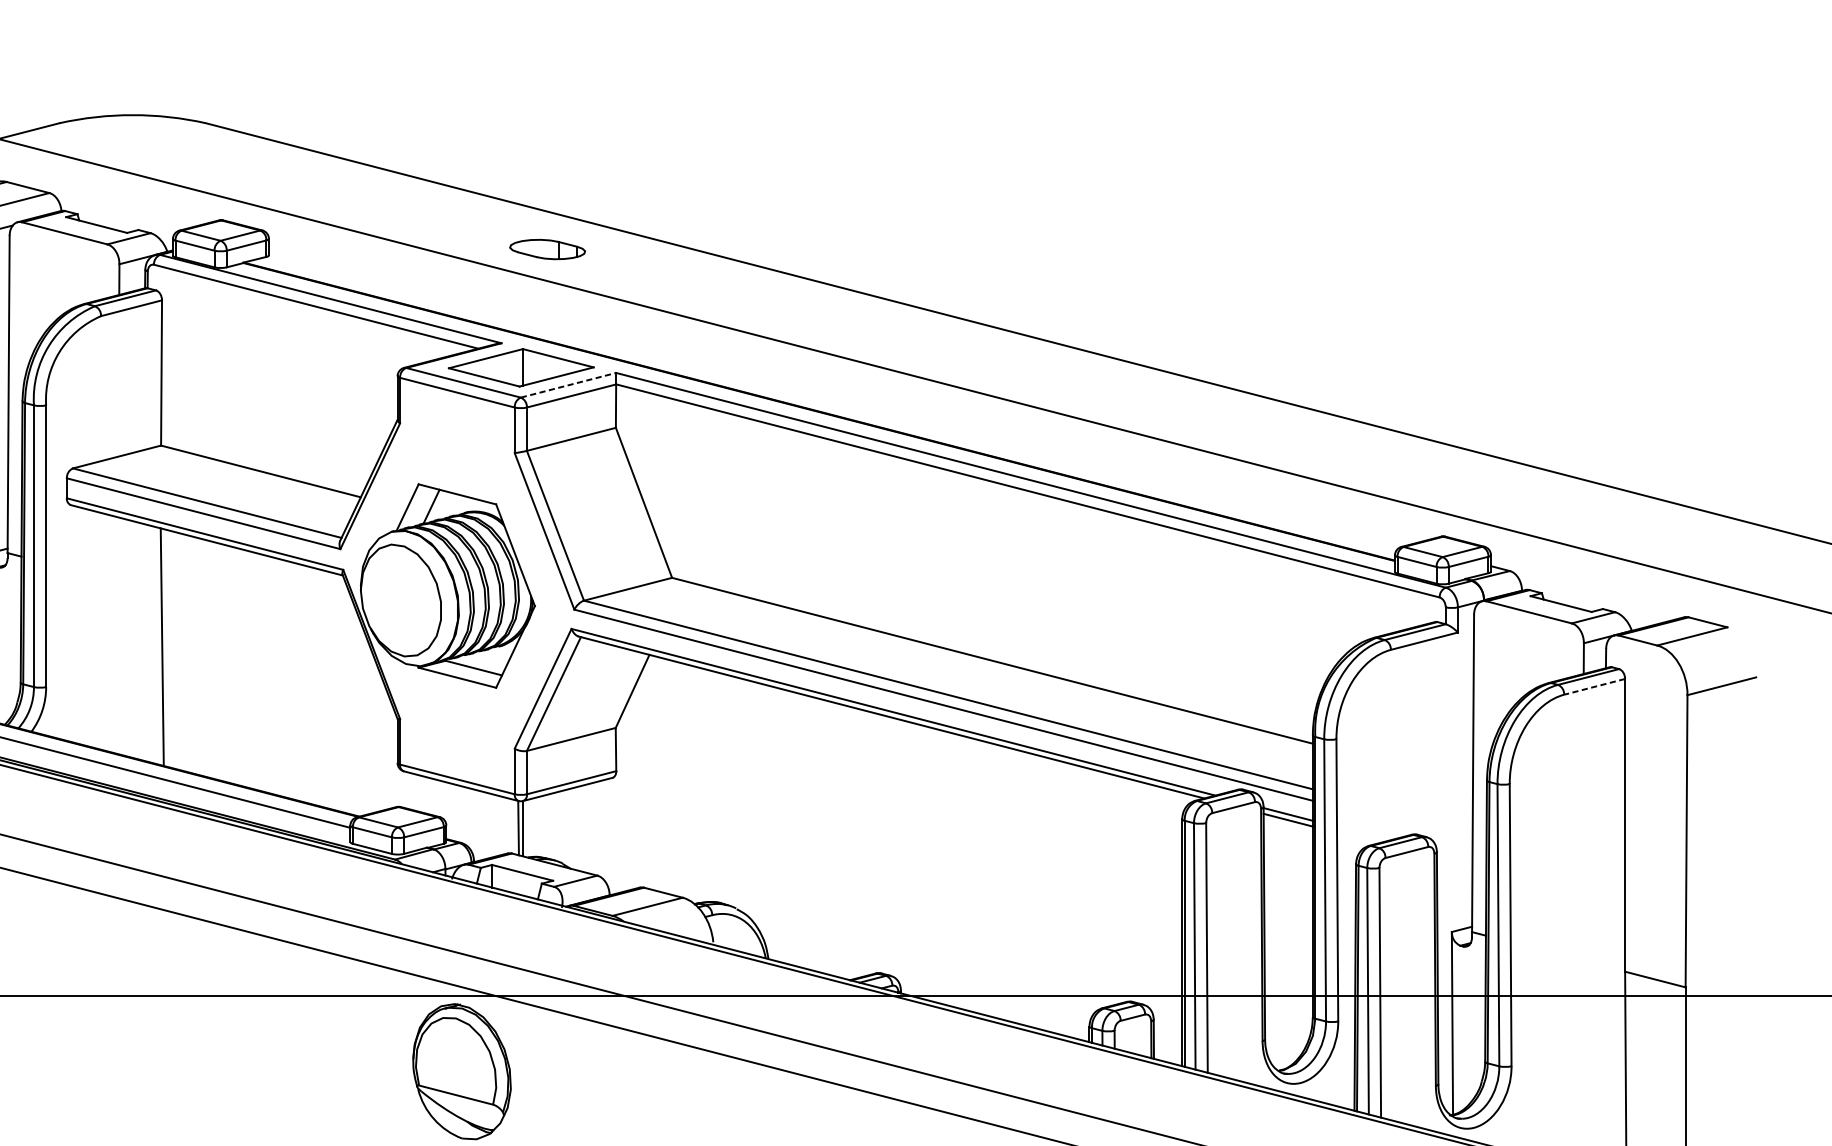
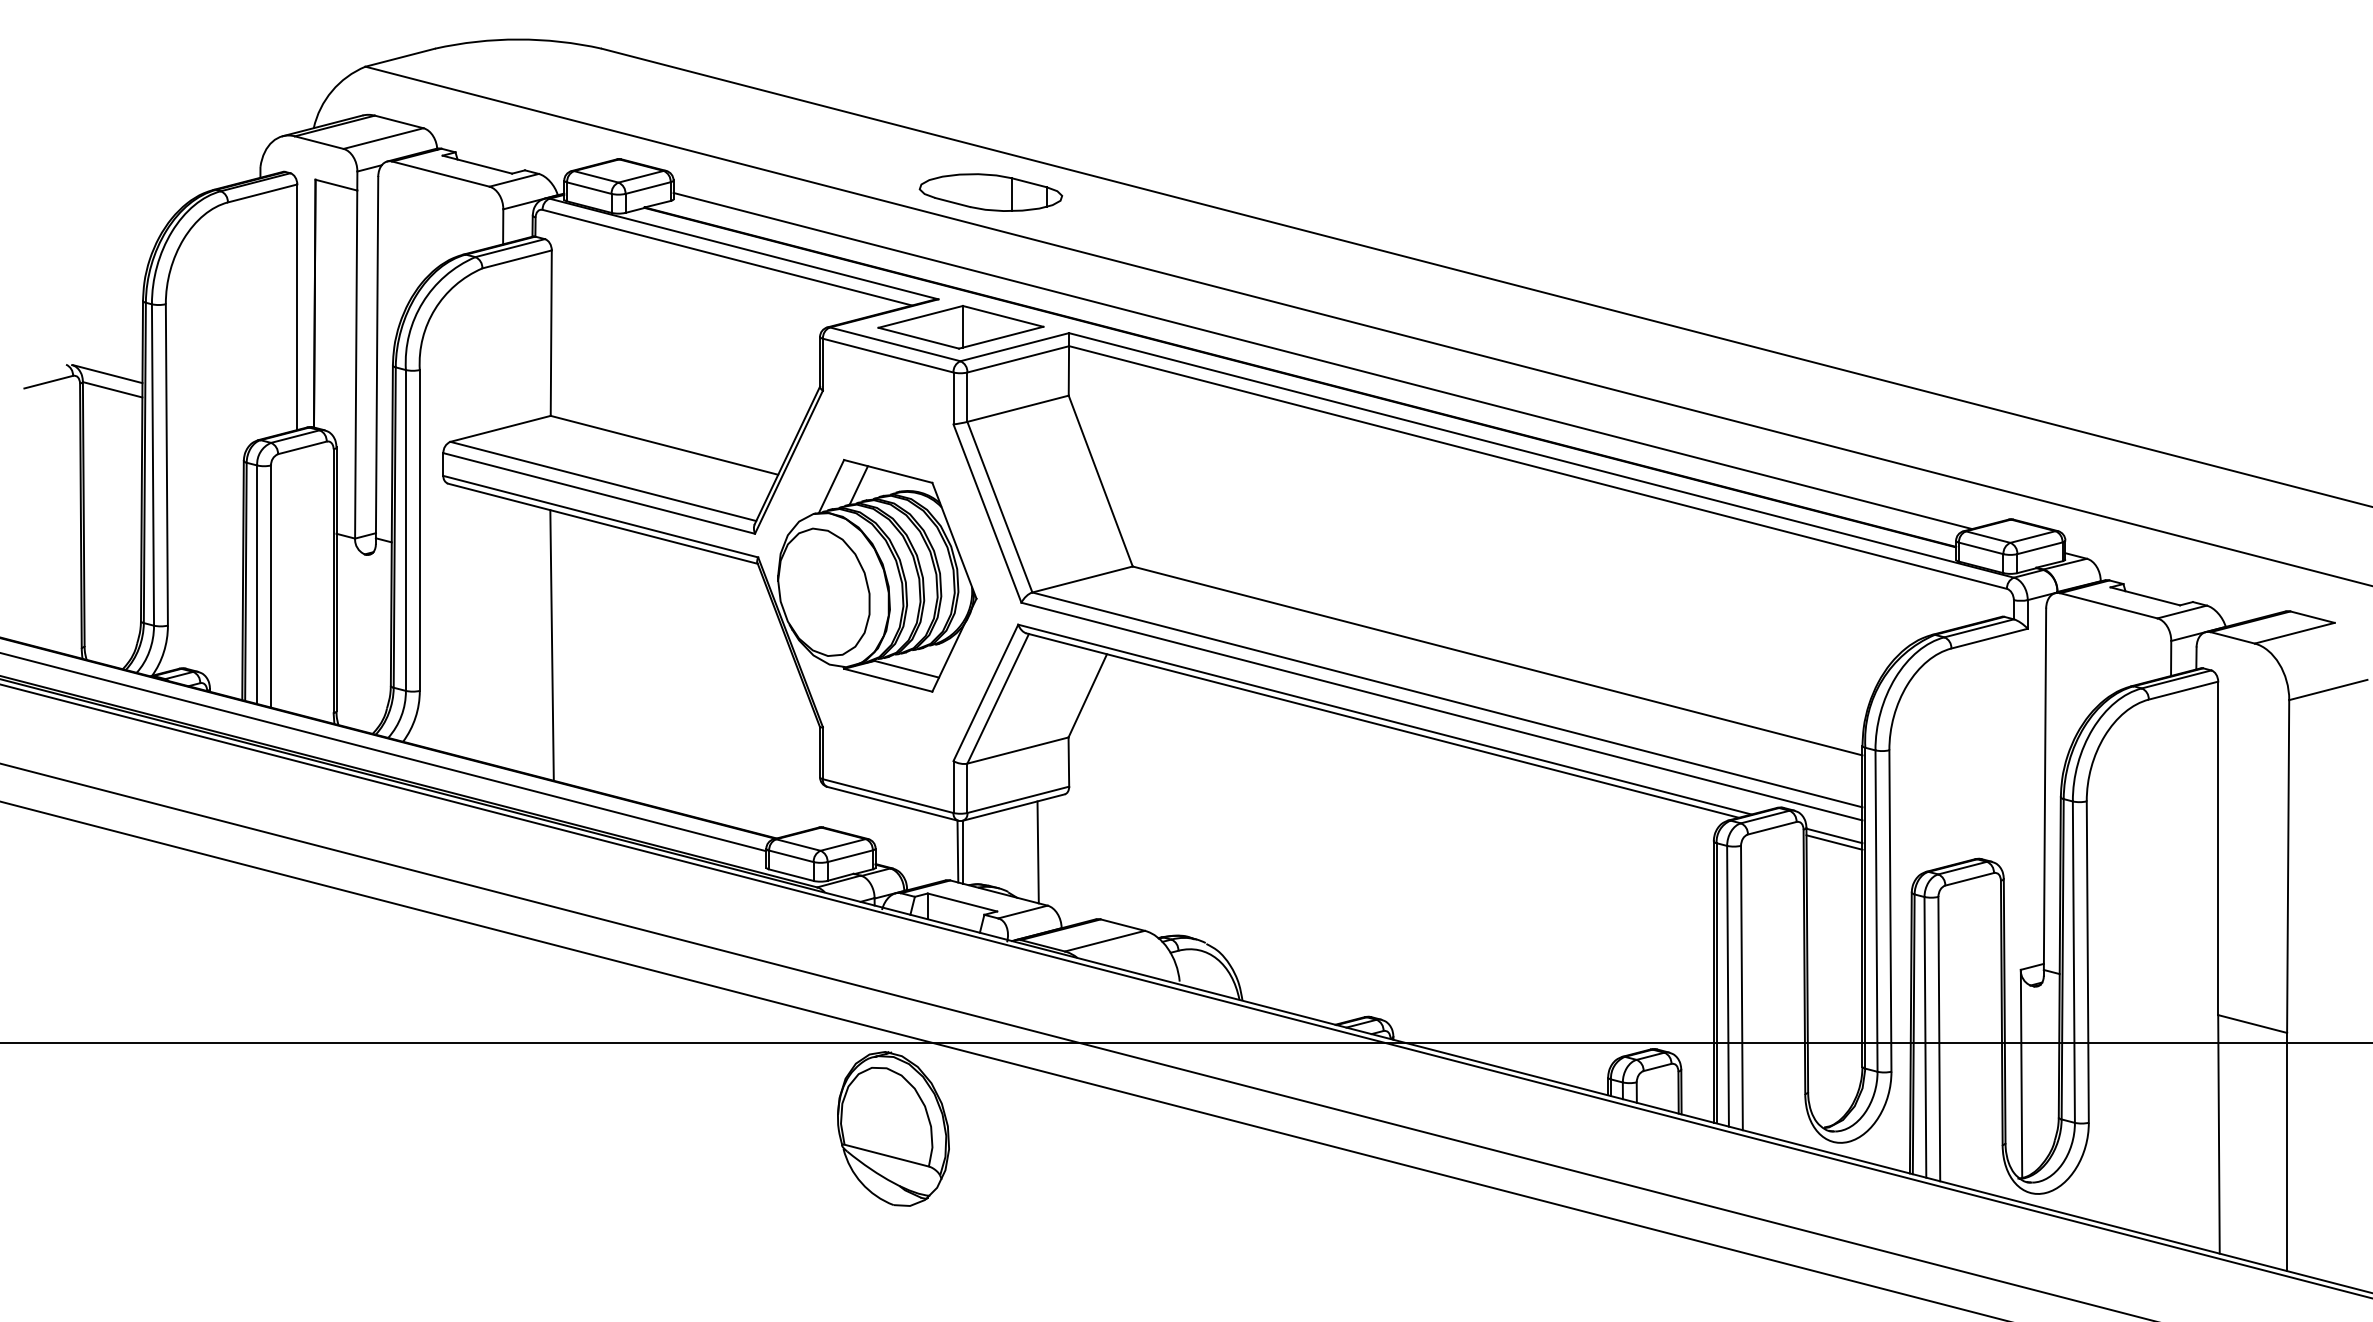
part: (547, 249) -> (990, 192), size x1.67
line: (569, 385) -> (1015, 347), dashed -> solid
line: (838, 396) -> (1322, 360), added
line: (1594, 686) -> (2183, 690), dashed -> solid
line: (588, 828) -> (1037, 852), added

